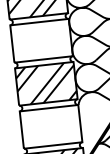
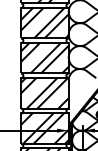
hatch: (41, 41) -> (44, 23), added
hatch: (50, 127) -> (44, 93), added

